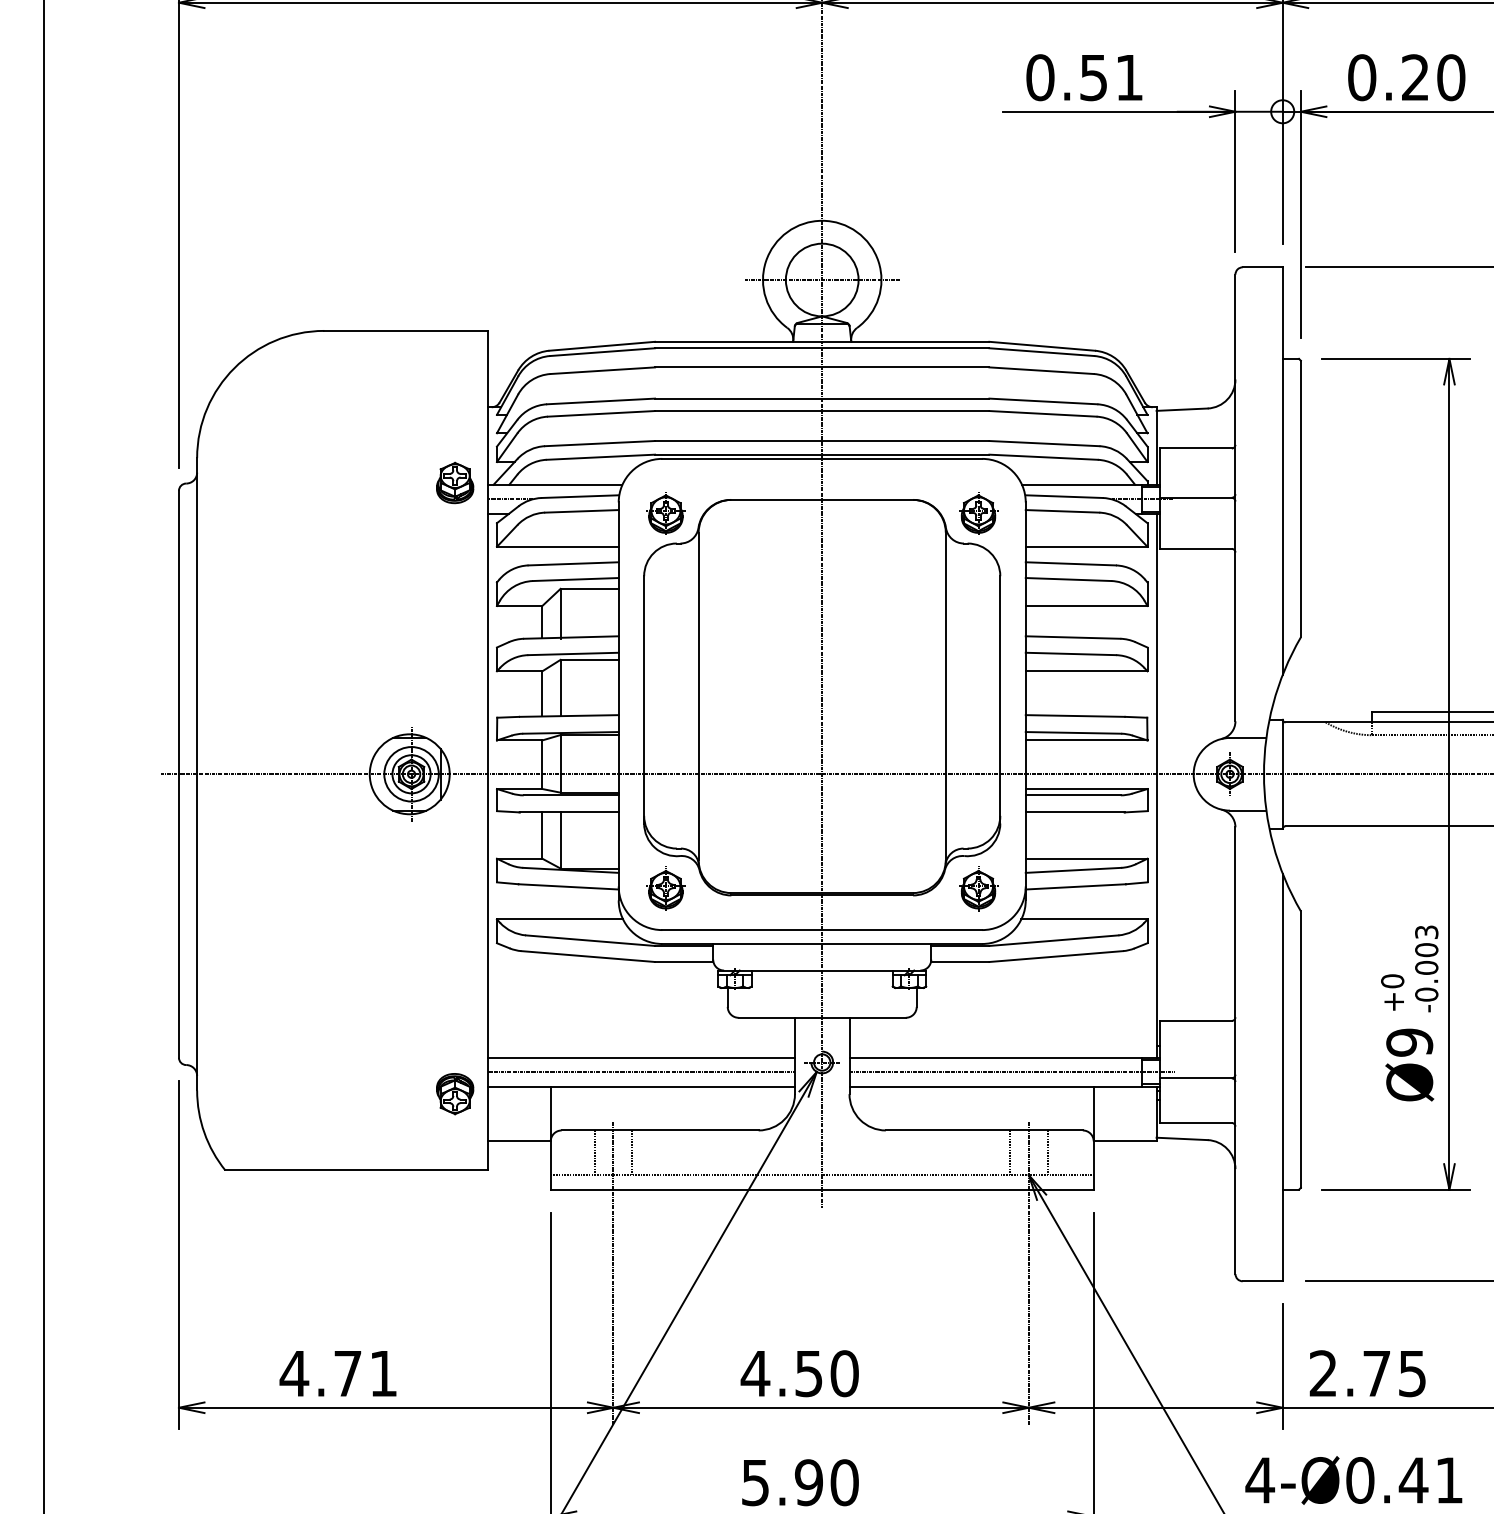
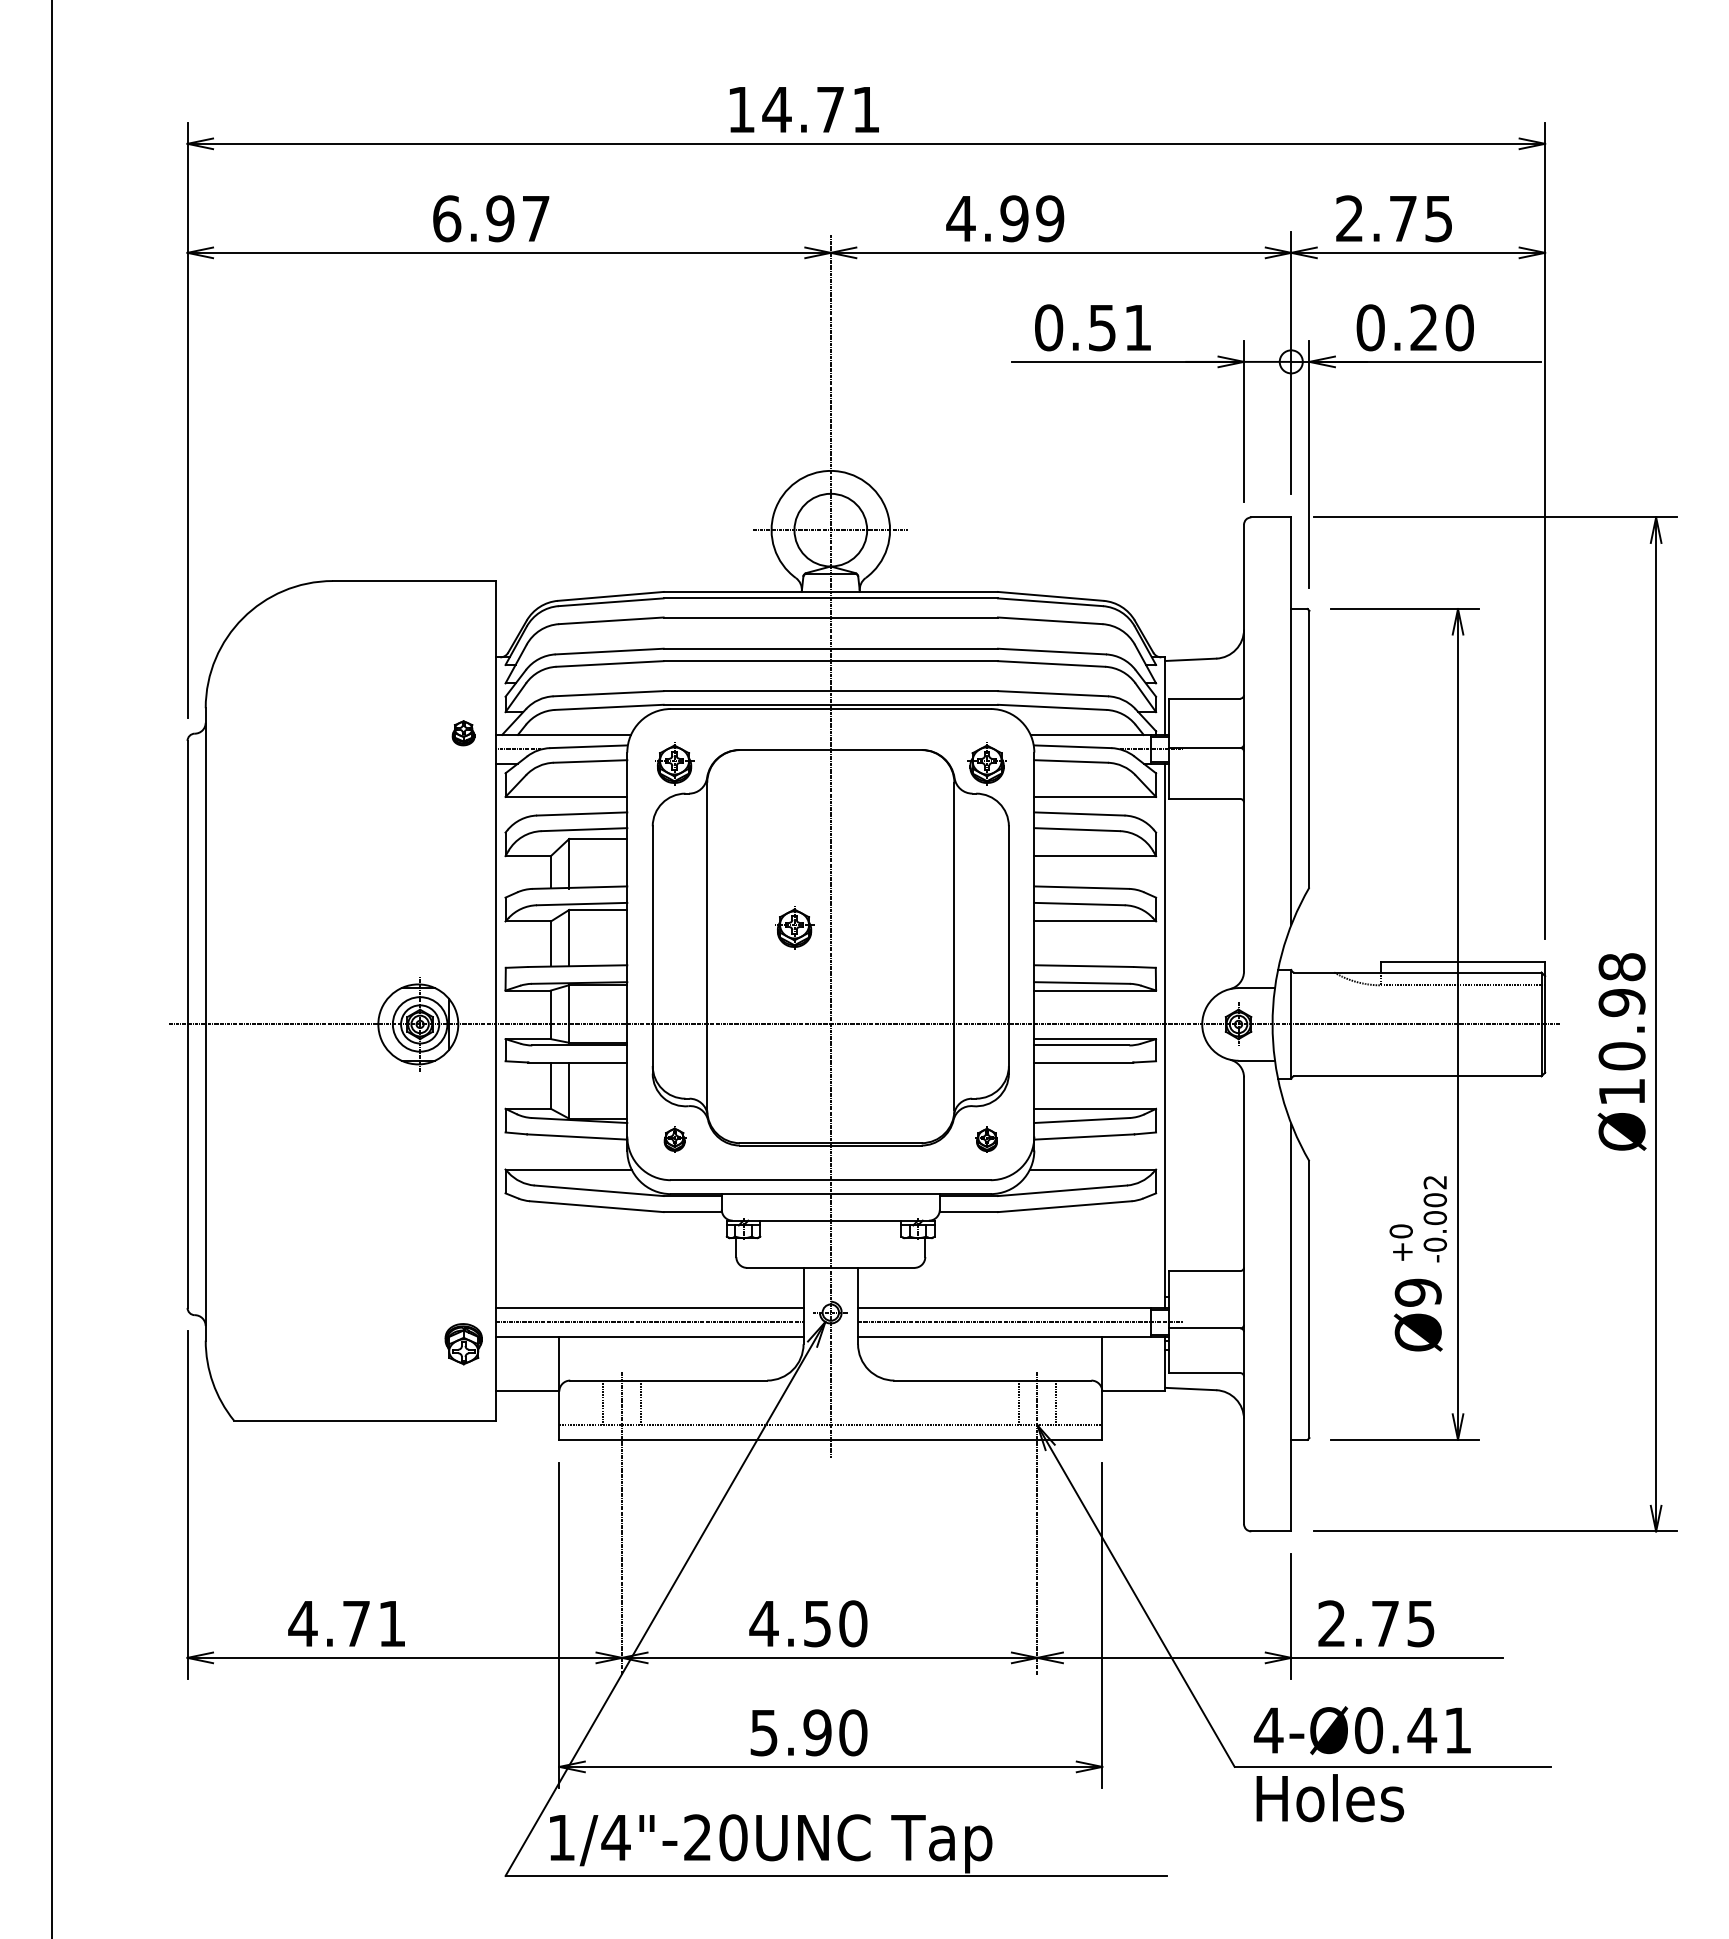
part: (454, 483) -> (463, 733), size x0.6
part: (785, 677) -> (794, 927), added
part: (665, 889) -> (674, 1139), size x0.6
part: (977, 889) -> (986, 1139), size x0.6
text: (1426, 932) -> (1435, 1182), -0.003 -> -0.002

